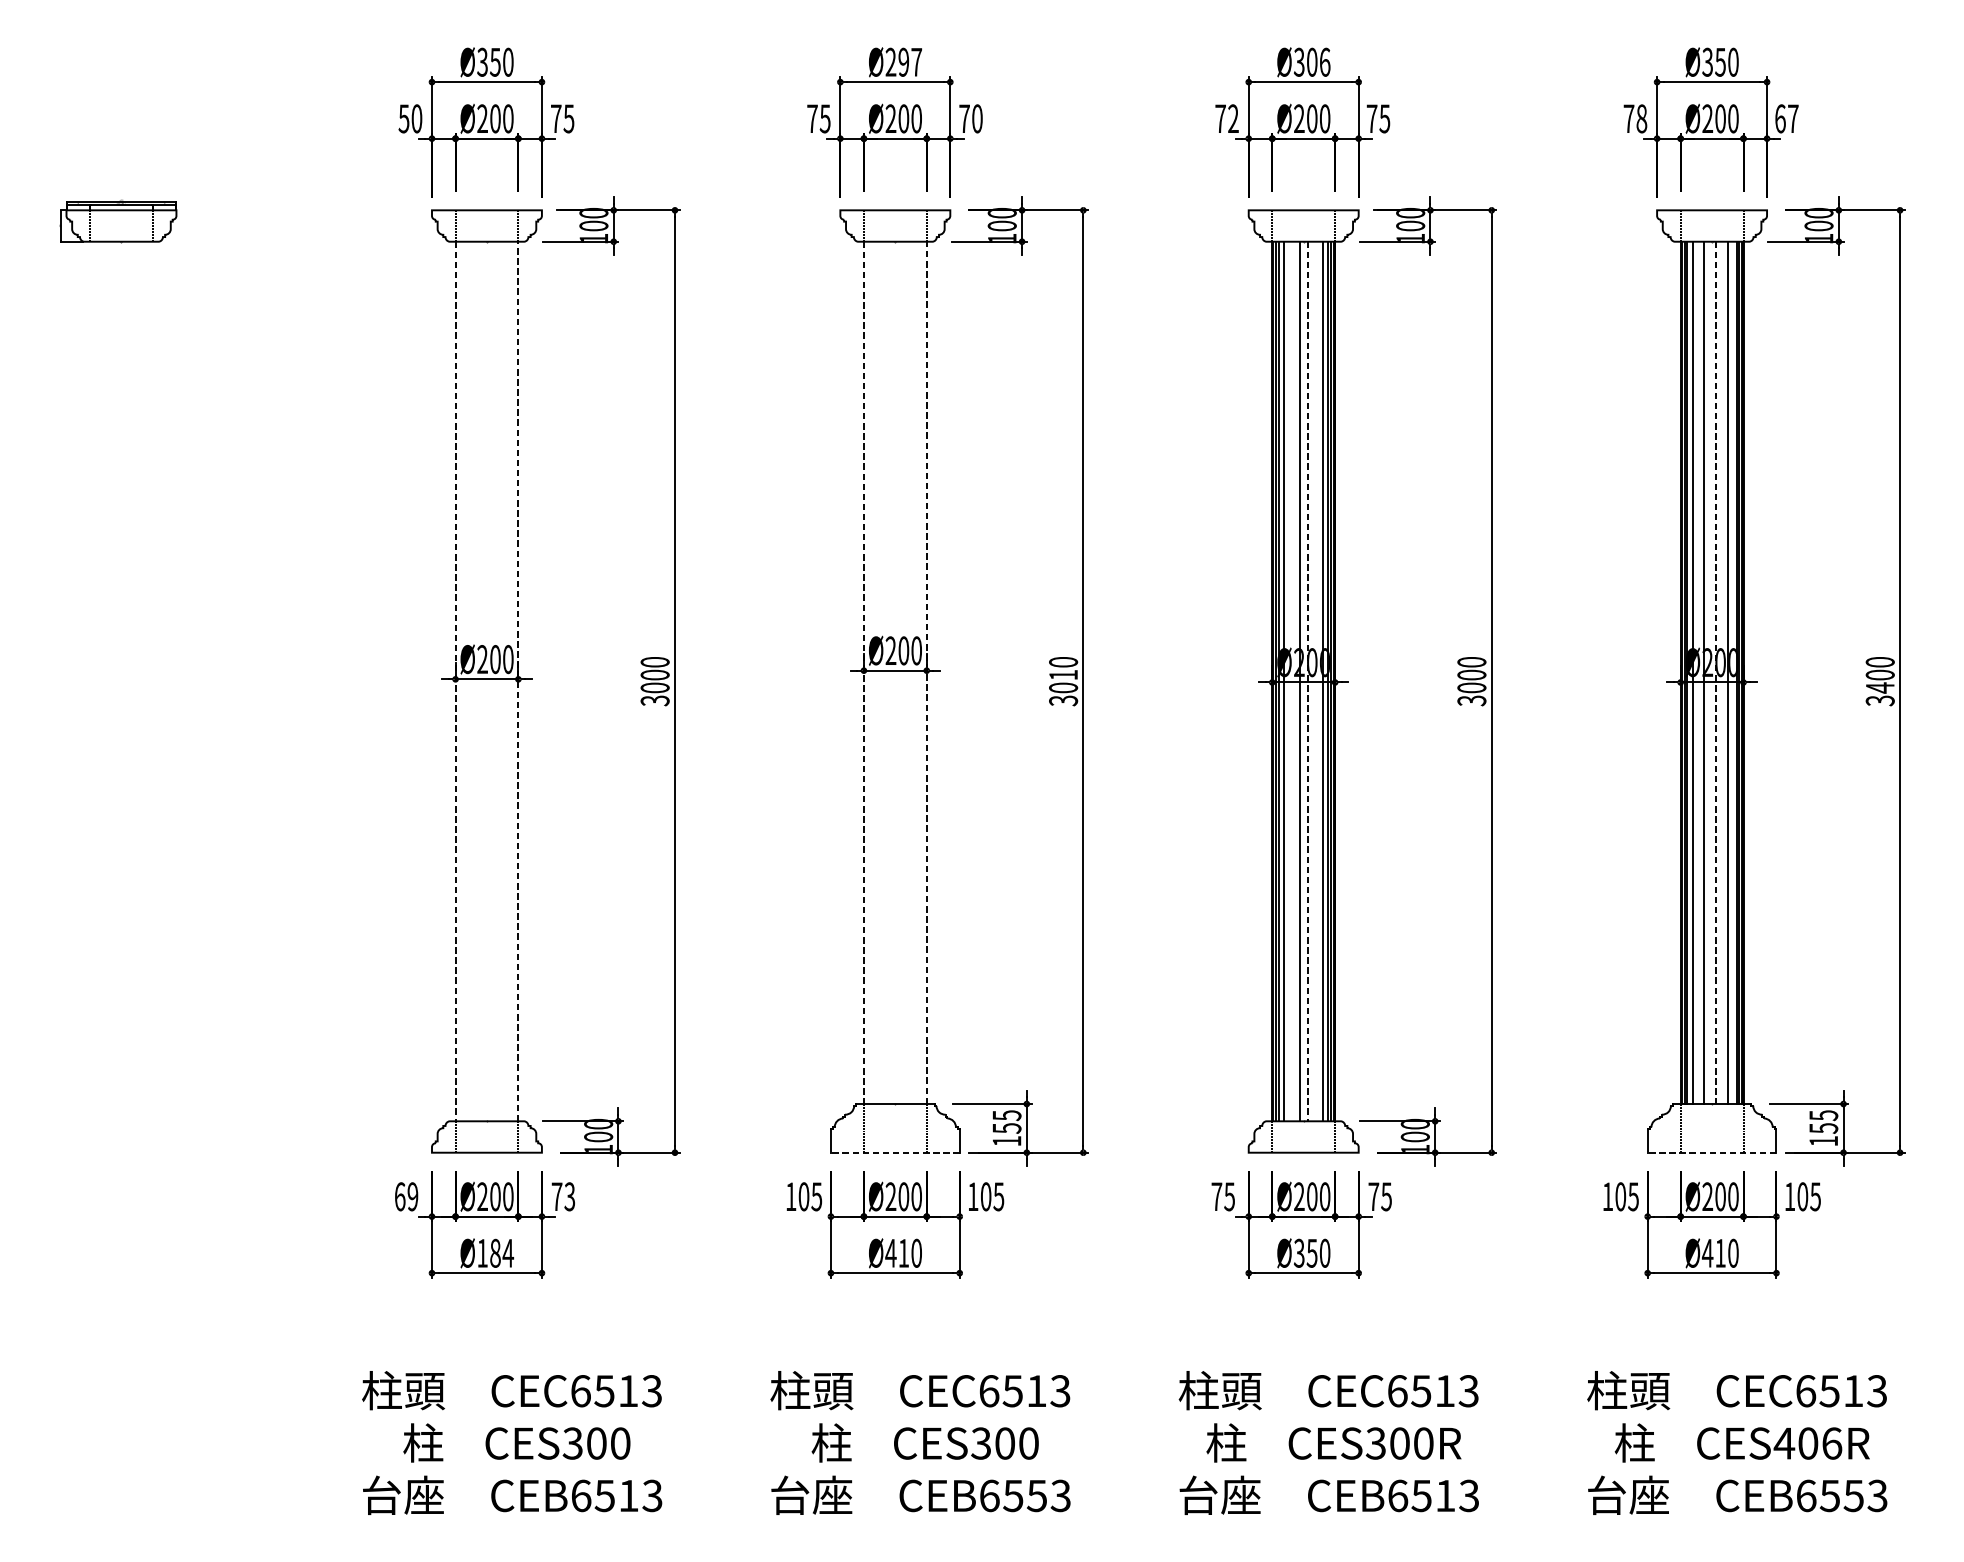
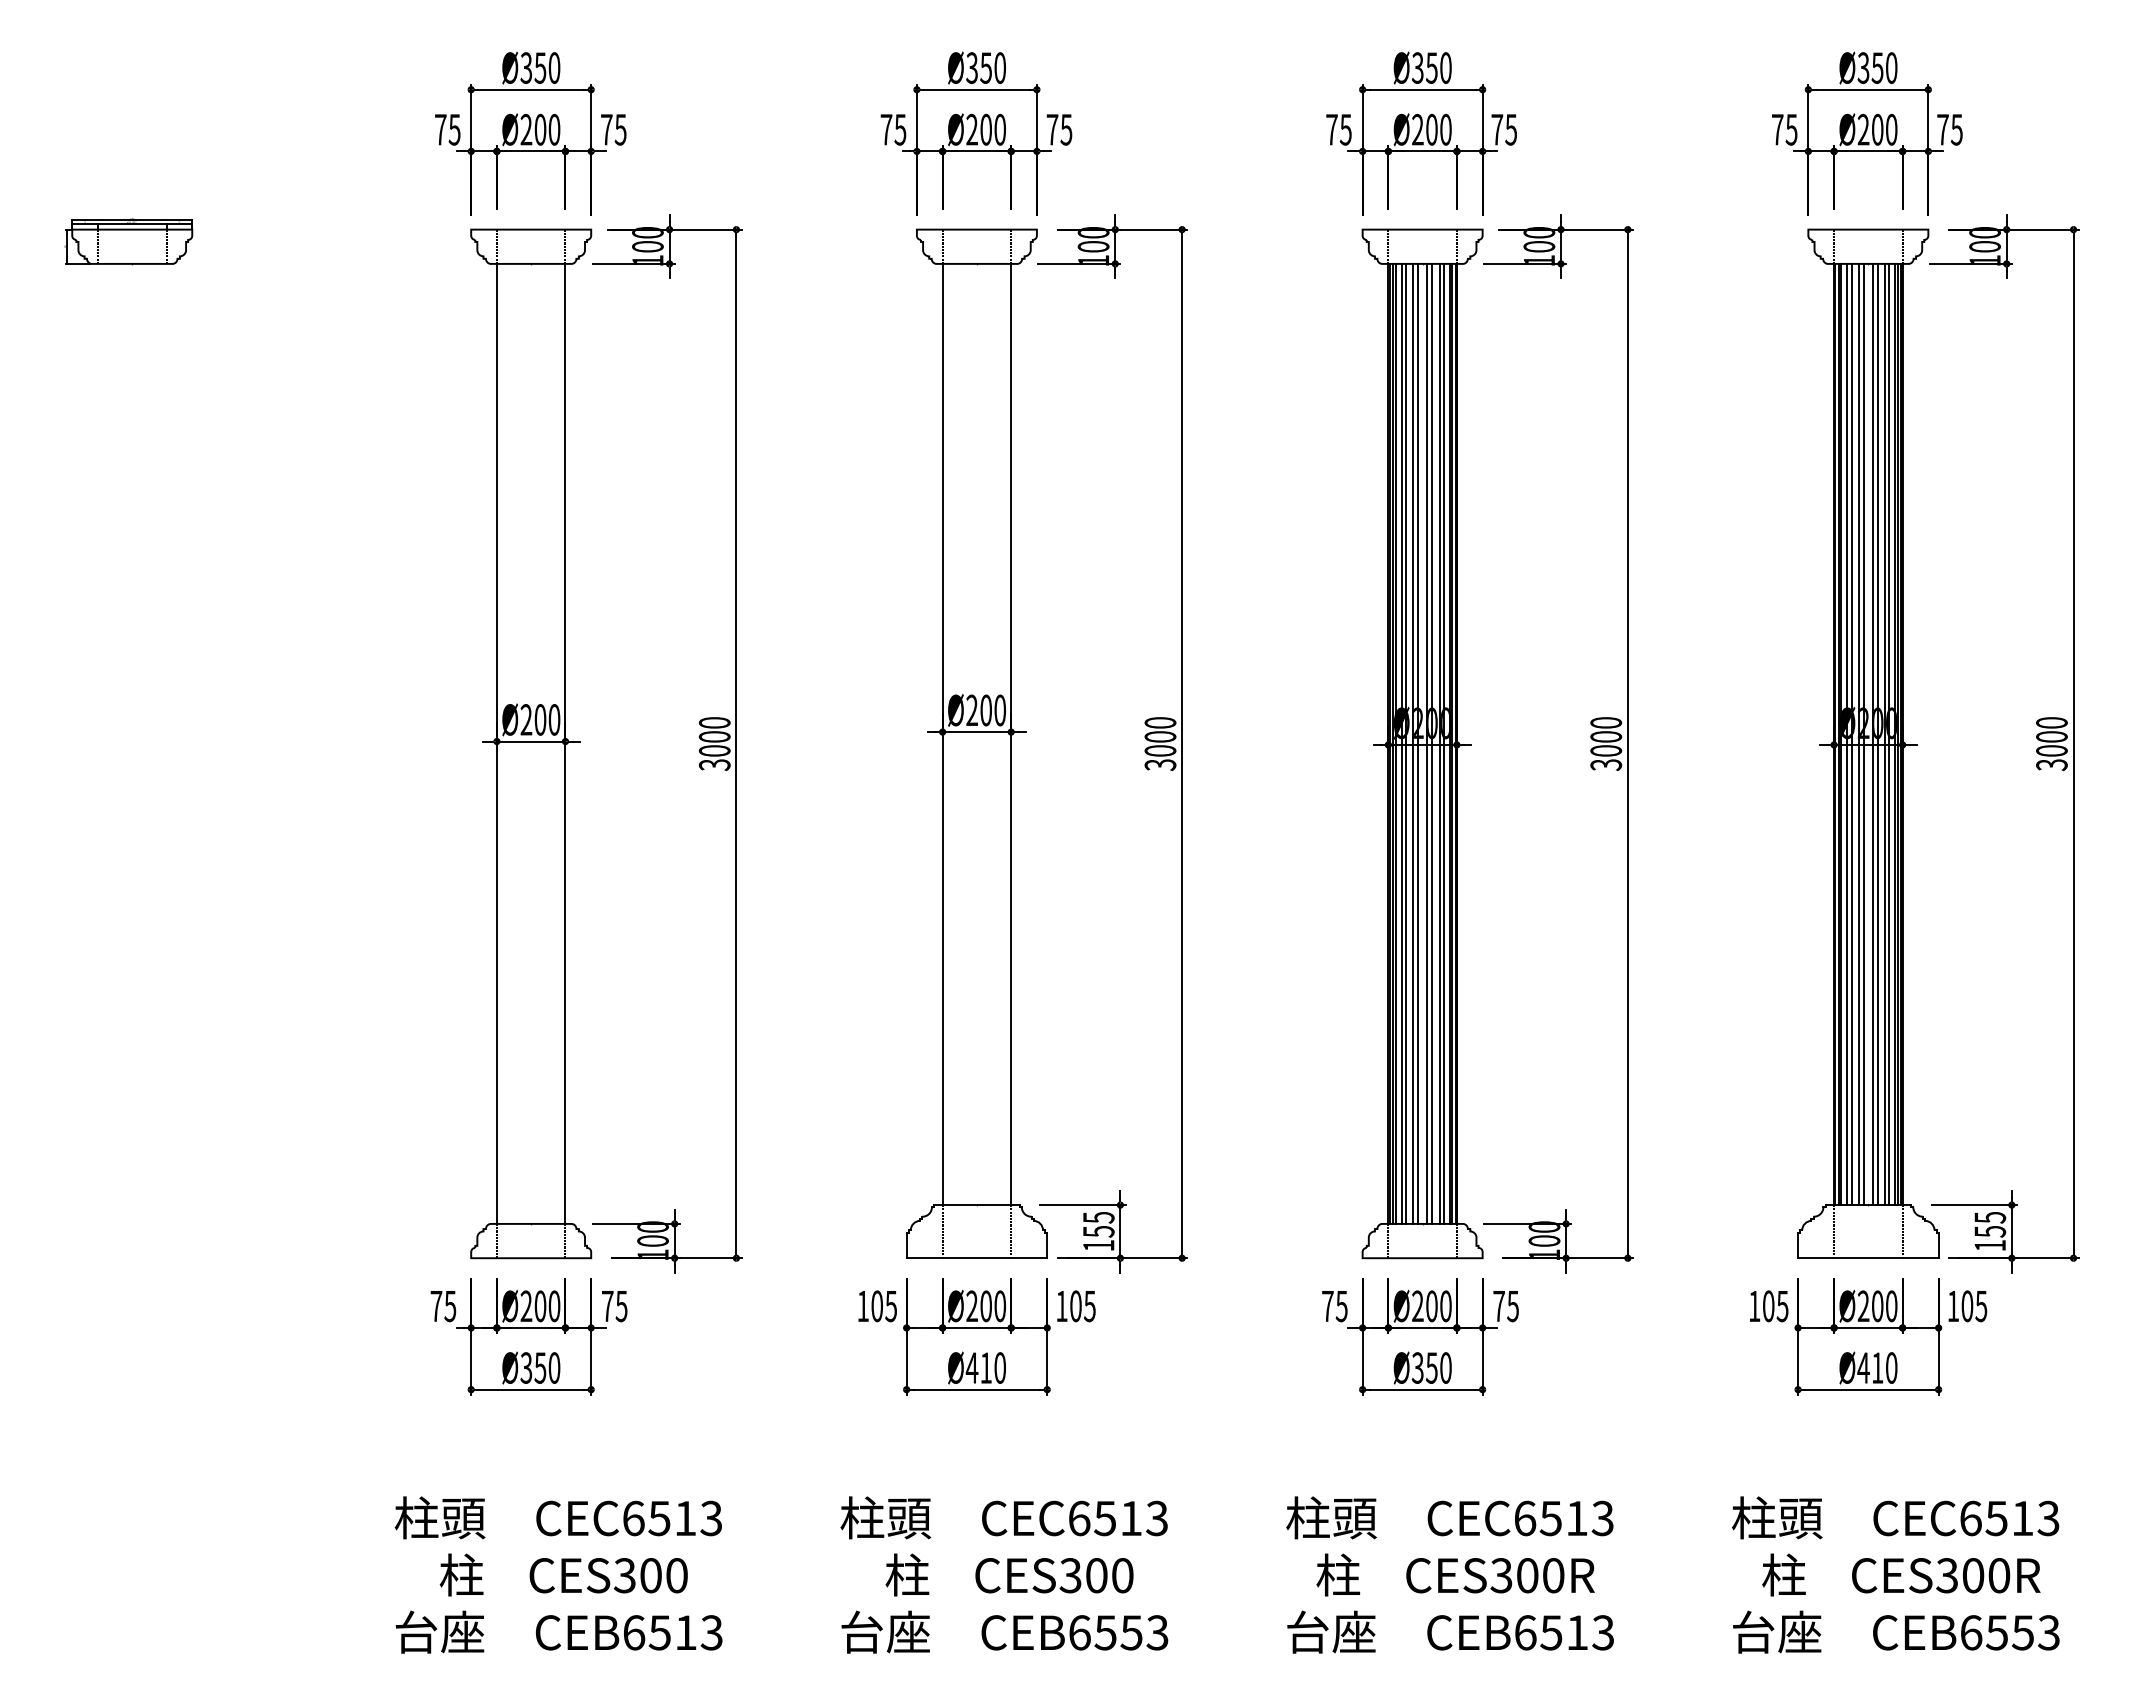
text: (904, 61) -> (986, 67), Ø297 -> Ø350
text: (1318, 61) -> (1438, 67), Ø306 -> Ø350
text: (410, 118) -> (447, 129), 50 -> 75
text: (977, 118) -> (1066, 129), 70 -> 75
text: (1233, 118) -> (1345, 129), 72 -> 75
text: (1641, 118) -> (1791, 129), 78 -> 75
text: (1786, 118) -> (1949, 129), 67 -> 75
line: (863, 672) -> (942, 734), dashed -> solid
line: (927, 672) -> (1011, 734), dashed -> solid
line: (1696, 672) -> (1851, 734), added
line: (1708, 672) -> (1864, 734), added
line: (1715, 672) -> (1872, 734), dashed -> solid
line: (1720, 672) -> (1877, 734), added
line: (1731, 672) -> (1889, 734), added
text: (1063, 674) -> (1160, 736), 3010 -> 3000
line: (518, 681) -> (565, 743), dashed -> solid
line: (1288, 681) -> (1405, 743), added
line: (1295, 681) -> (1413, 743), added
line: (1311, 681) -> (1431, 743), added
line: (1319, 681) -> (1439, 743), added
line: (455, 682) -> (496, 744), dashed -> solid
line: (1307, 682) -> (1426, 744), dashed -> solid
text: (1879, 687) -> (2051, 750), 3400 -> 3000
line: (894, 1152) -> (976, 1258), dashed -> solid
line: (1711, 1152) -> (1867, 1258), dashed -> solid
text: (406, 1196) -> (443, 1306), 69 -> 75
text: (569, 1196) -> (621, 1305), 73 -> 75
text: (495, 1252) -> (540, 1367), Ø184 -> Ø350
text: (1807, 1443) -> (1972, 1575), CES406R -> CES300R

